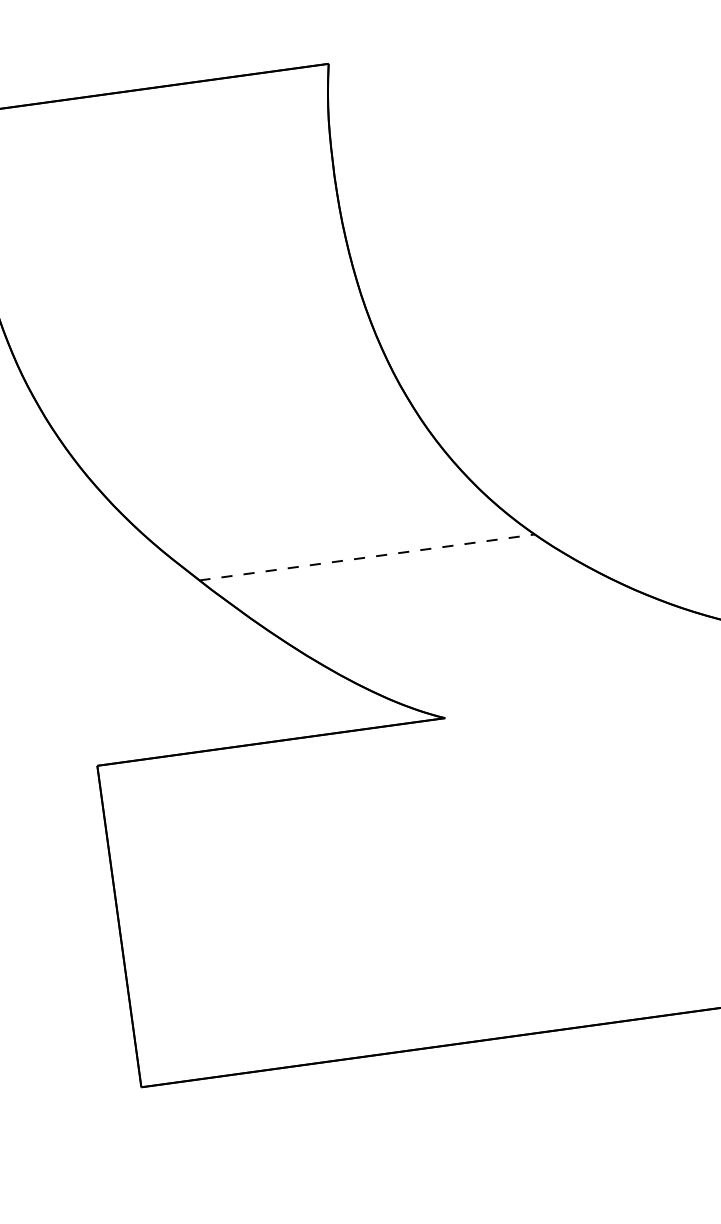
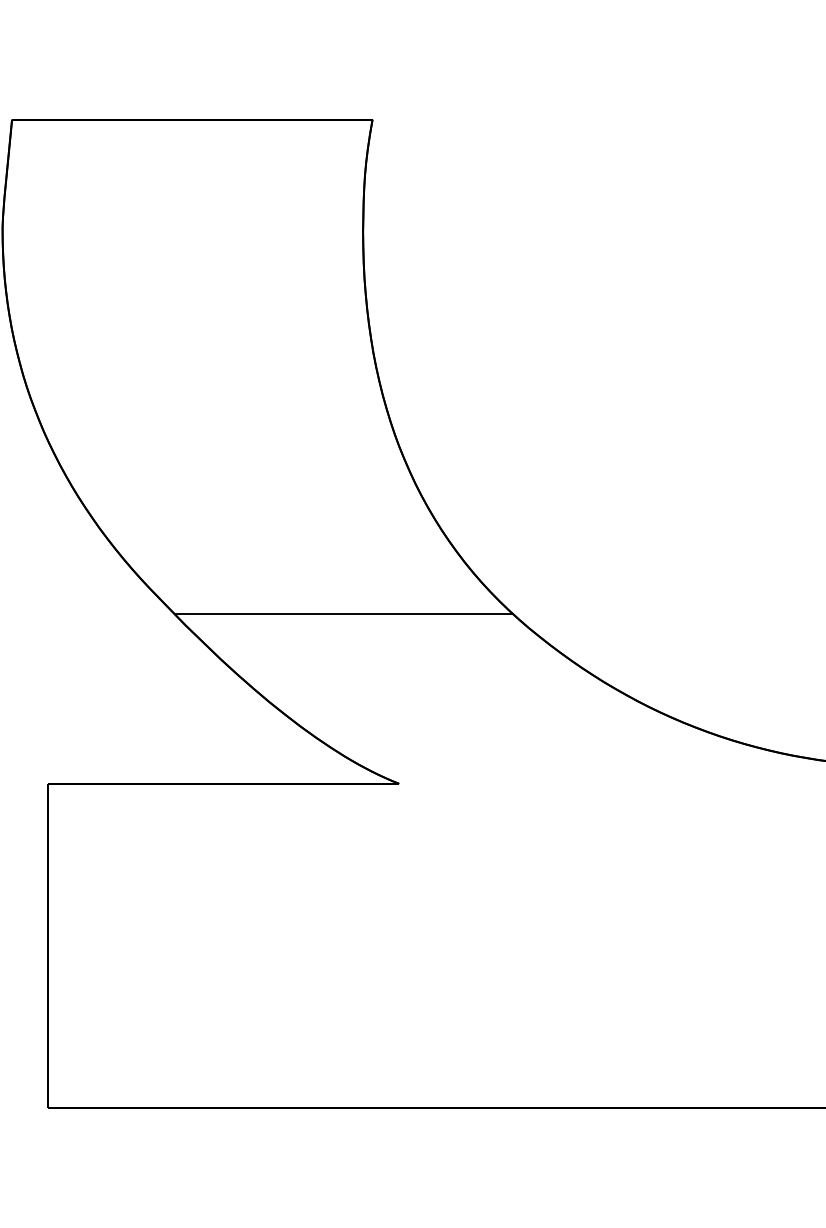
line: (367, 556) -> (344, 613), dashed -> solid

